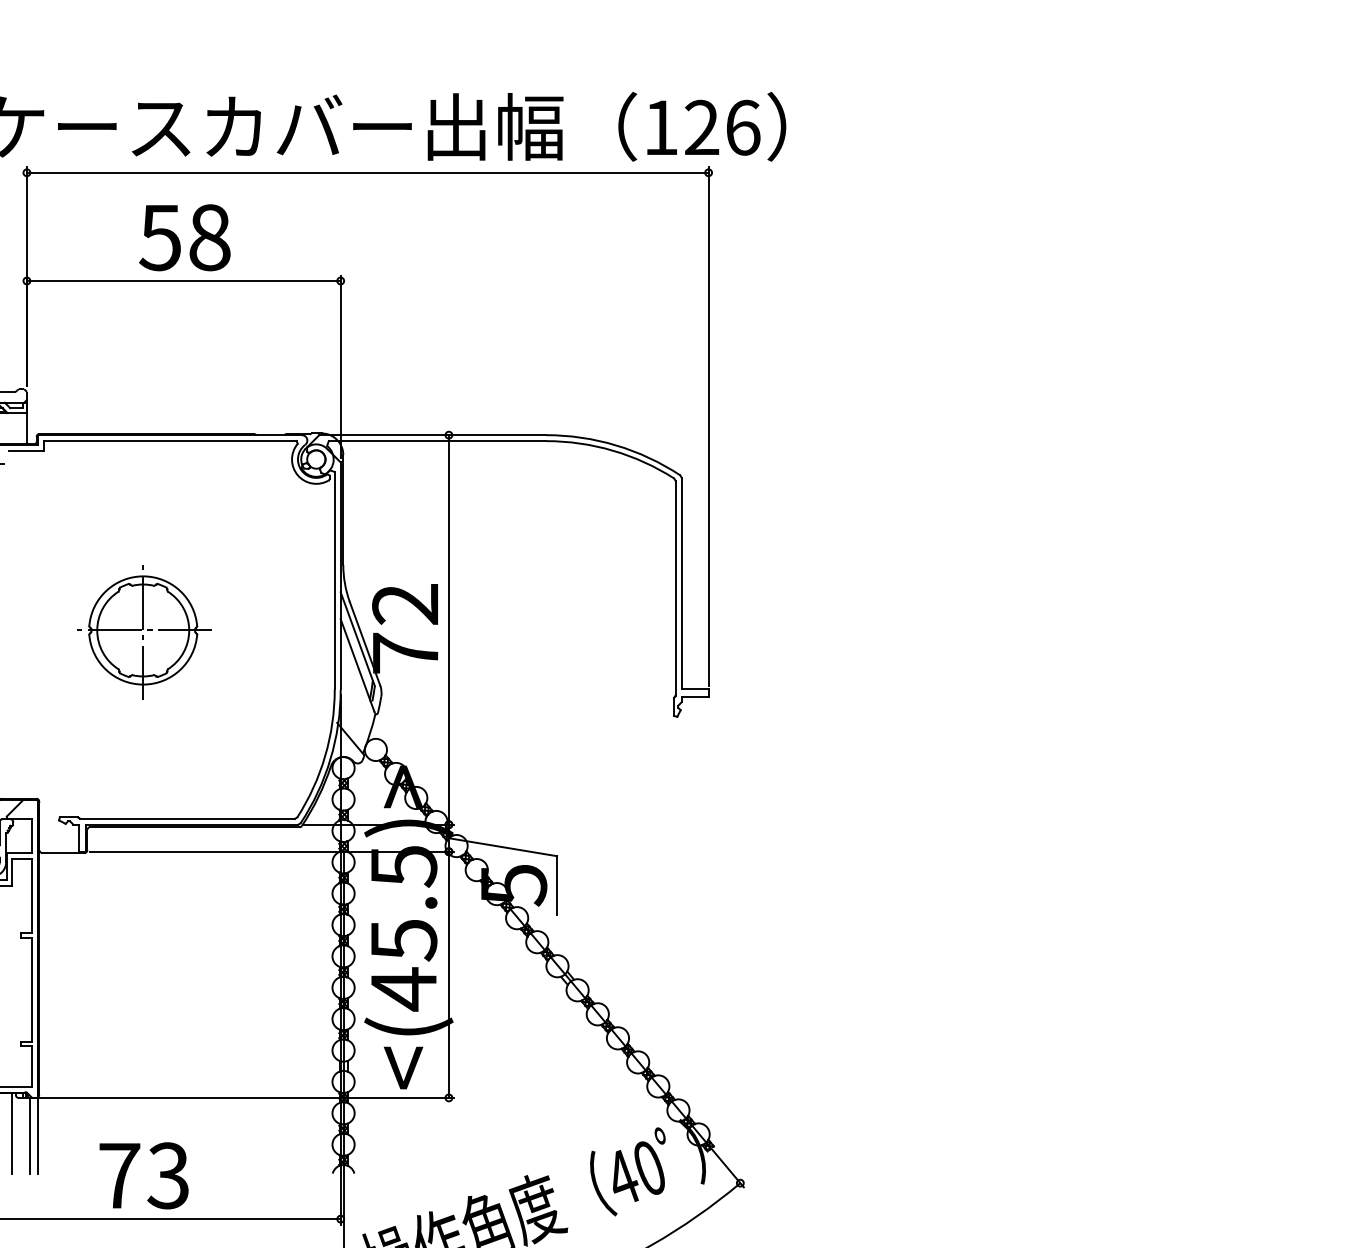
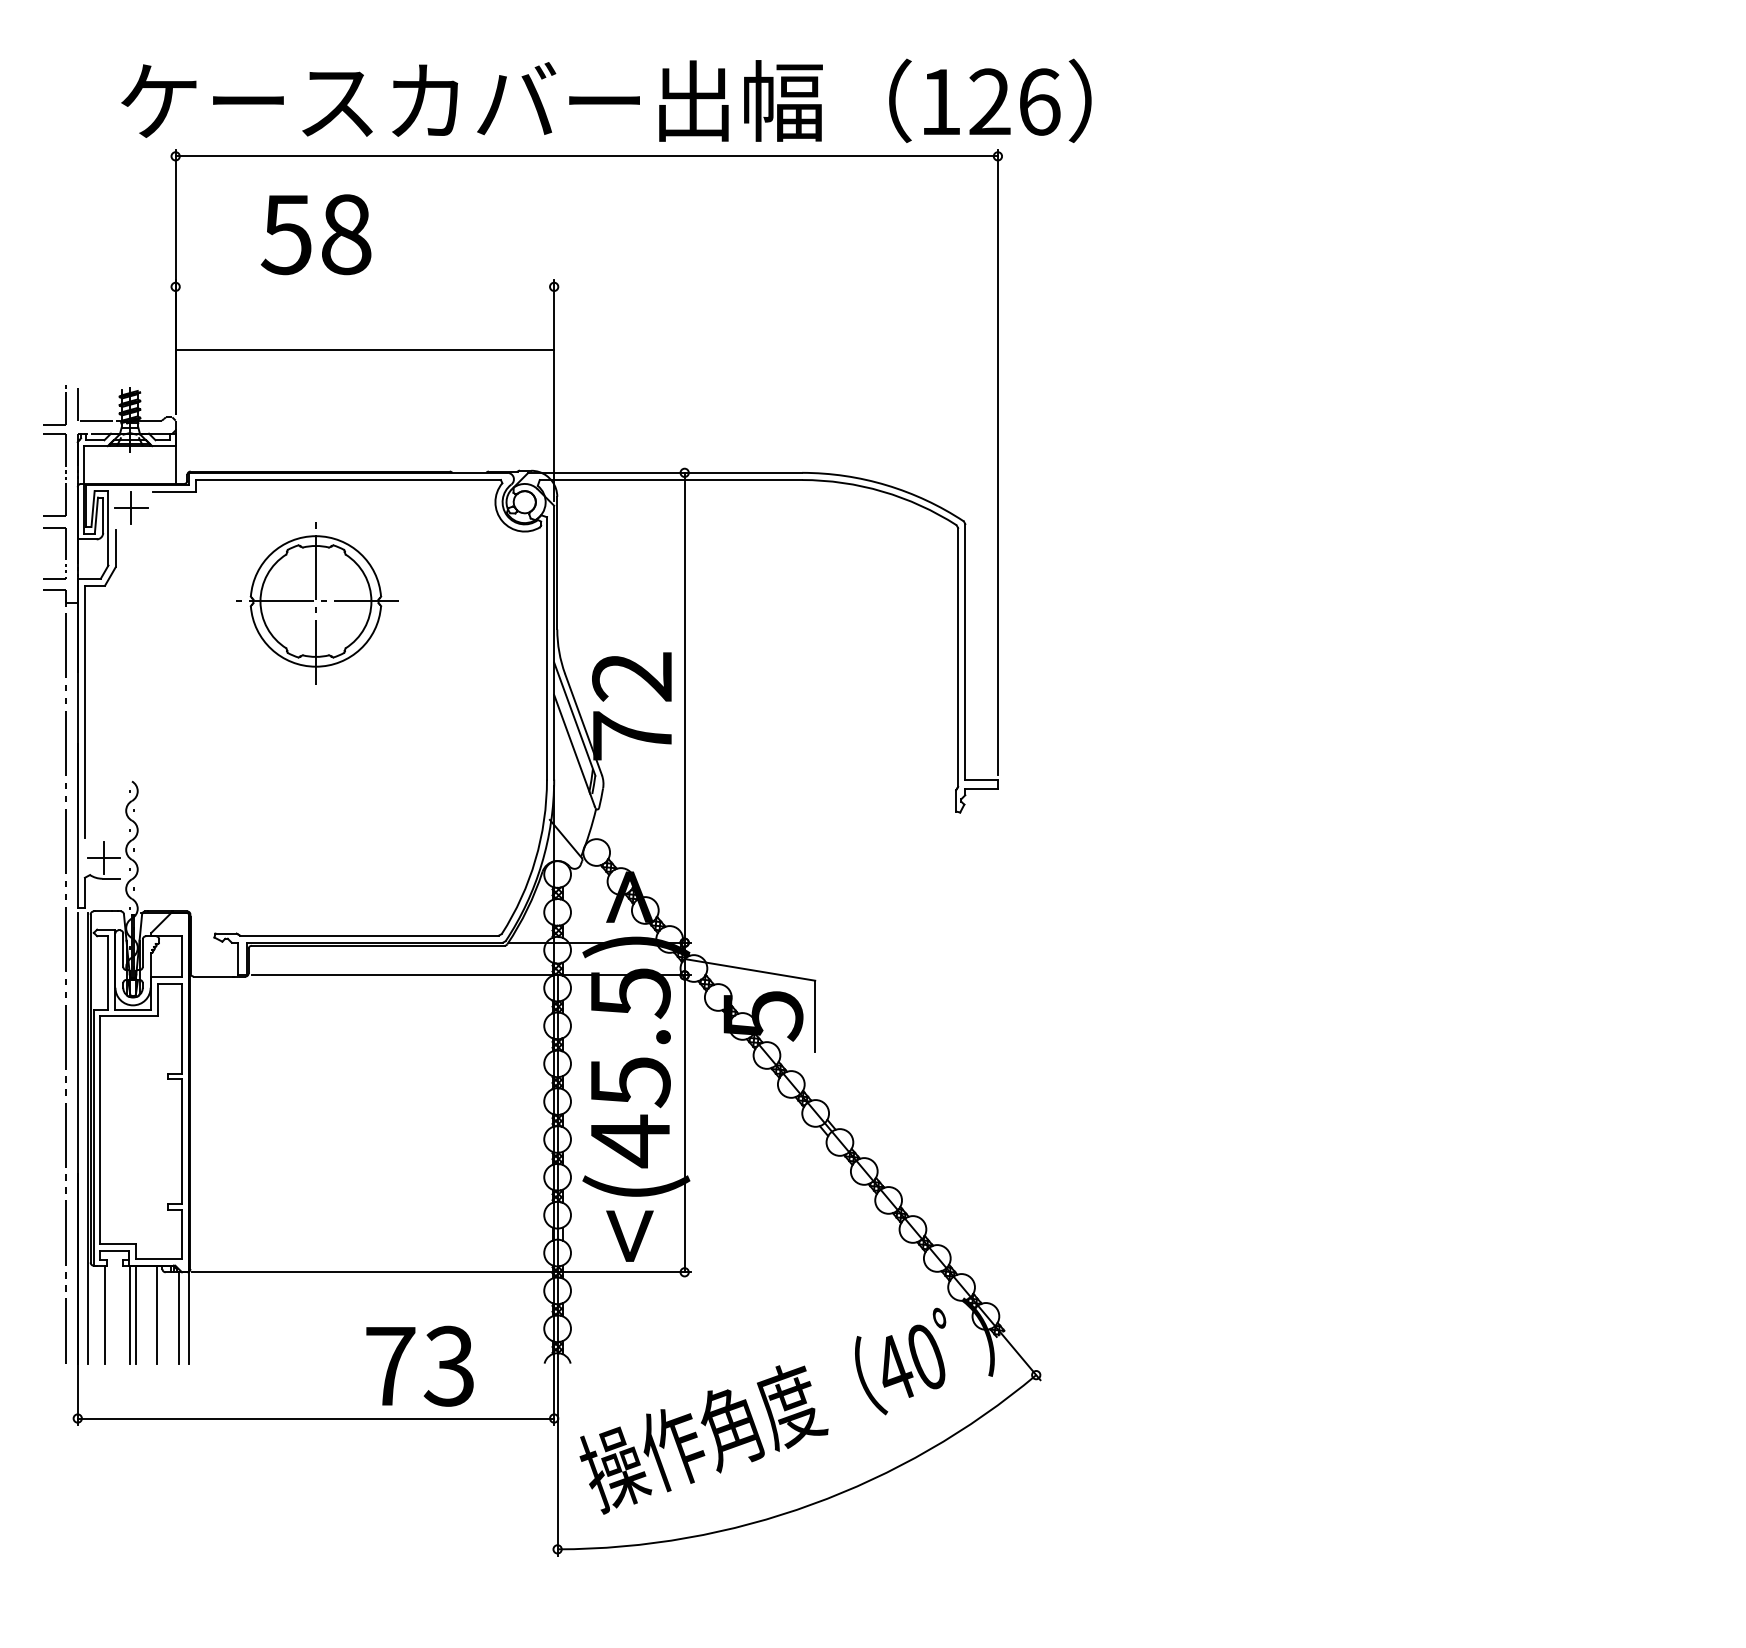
text: (184, 237) -> (315, 234), moved
line: (183, 280) -> (364, 349), moved
part: (144, 632) -> (317, 603), moved
text: (143, 1175) -> (419, 1365), moved

